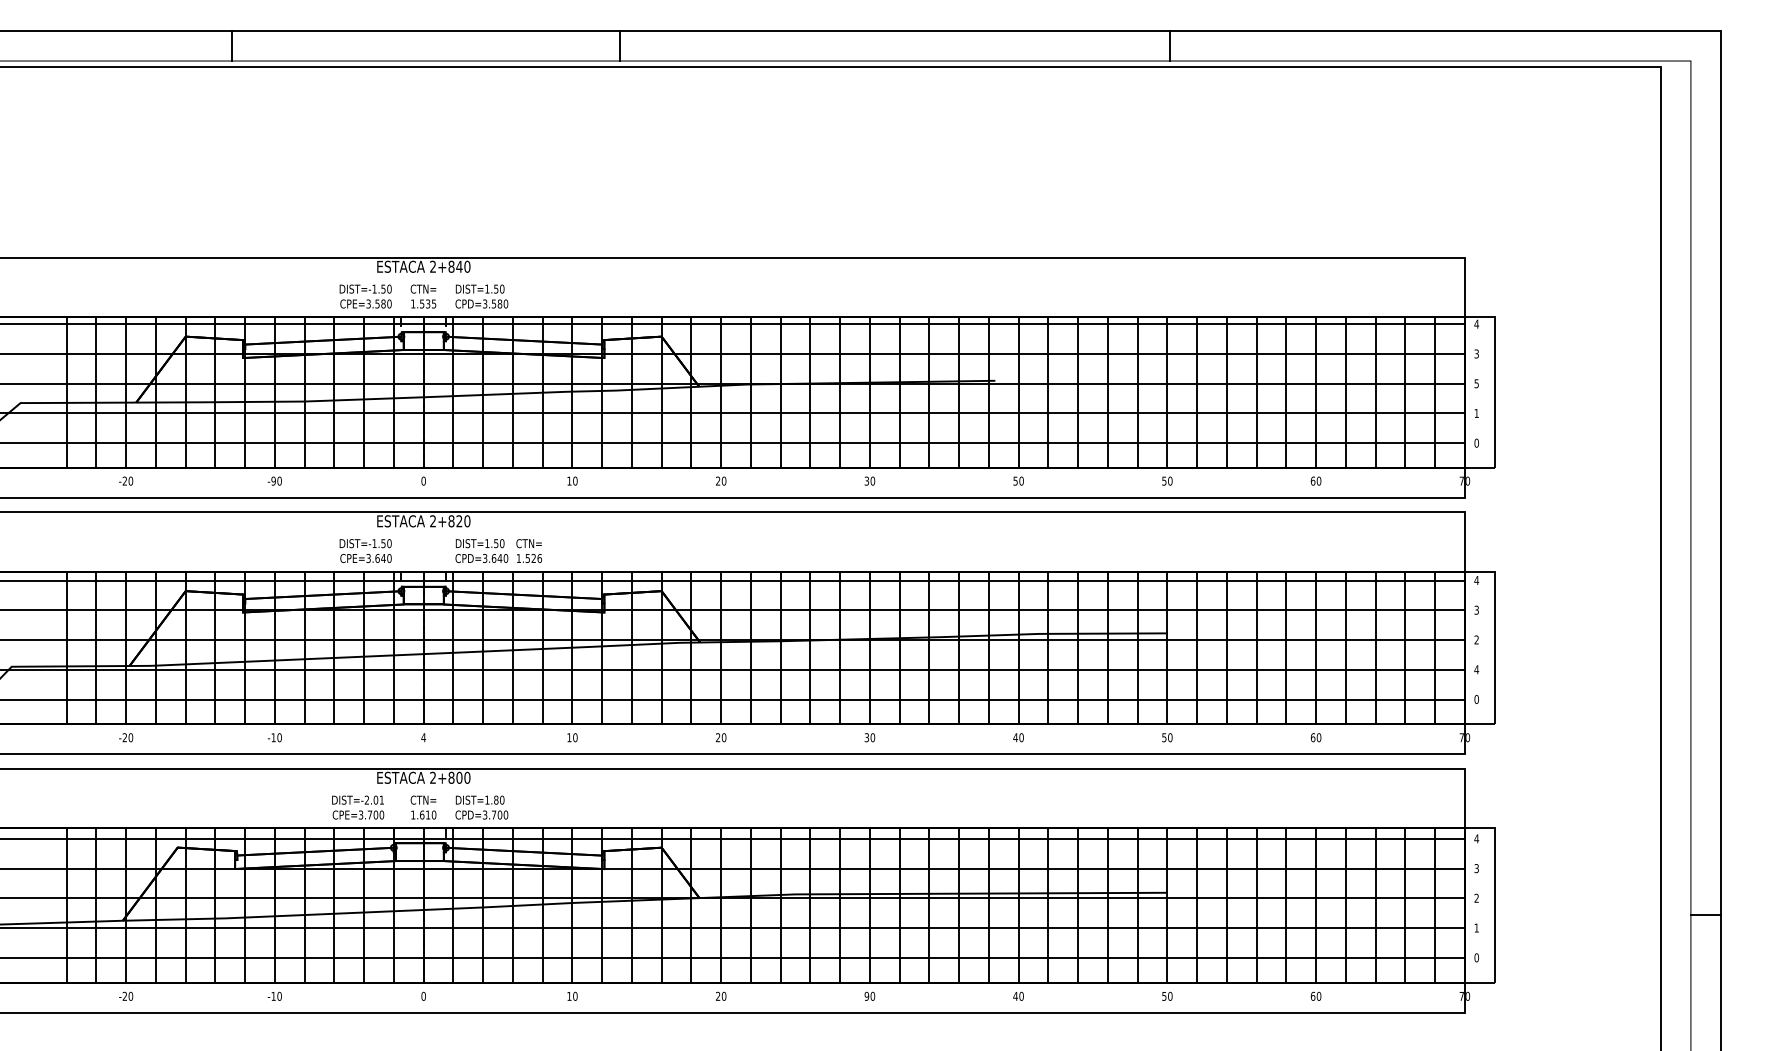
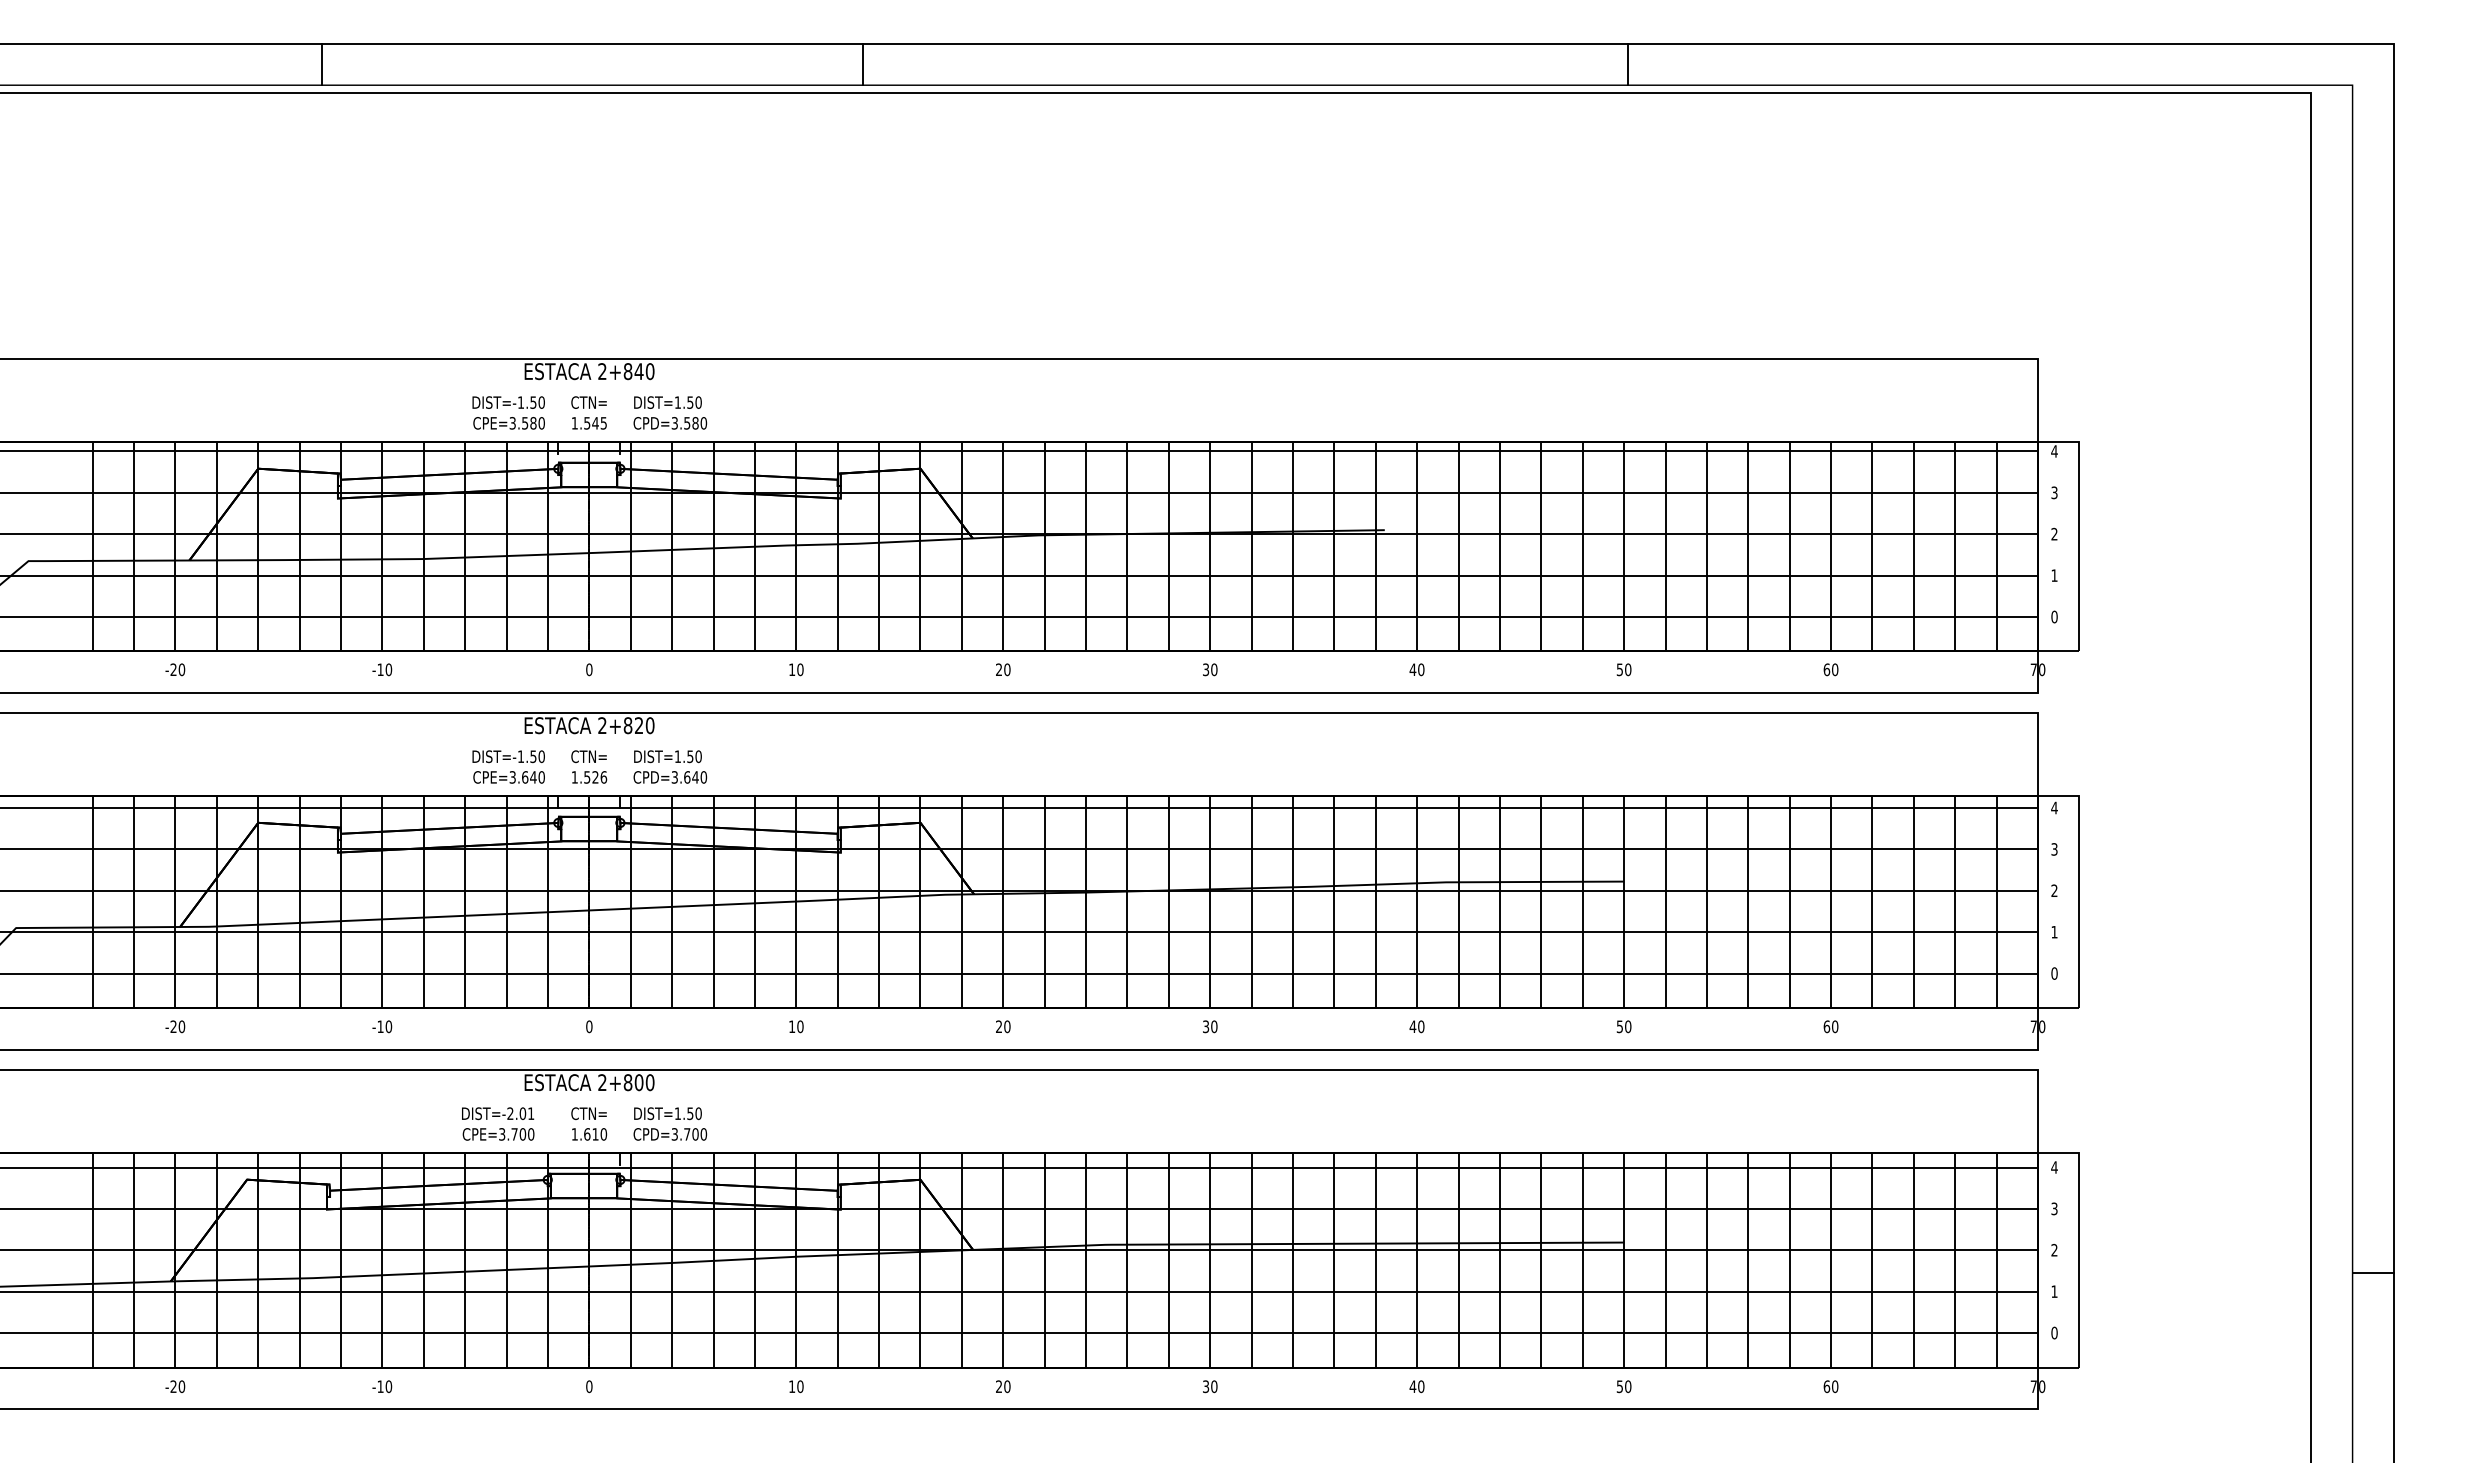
text: (428, 304) -> (595, 423), 1.535 -> 1.545
text: (1476, 383) -> (2054, 533), 5 -> 2
text: (273, 480) -> (380, 669), -90 -> -10
text: (1015, 480) -> (1412, 669), 50 -> 40
text: (529, 550) -> (589, 766), moved
text: (1476, 669) -> (2054, 932), 4 -> 1
text: (423, 737) -> (588, 1026), 4 -> 0
text: (496, 800) -> (690, 1113), DIST=1.80 -> DIST=1.50
text: (866, 996) -> (1205, 1386), 90 -> 30

